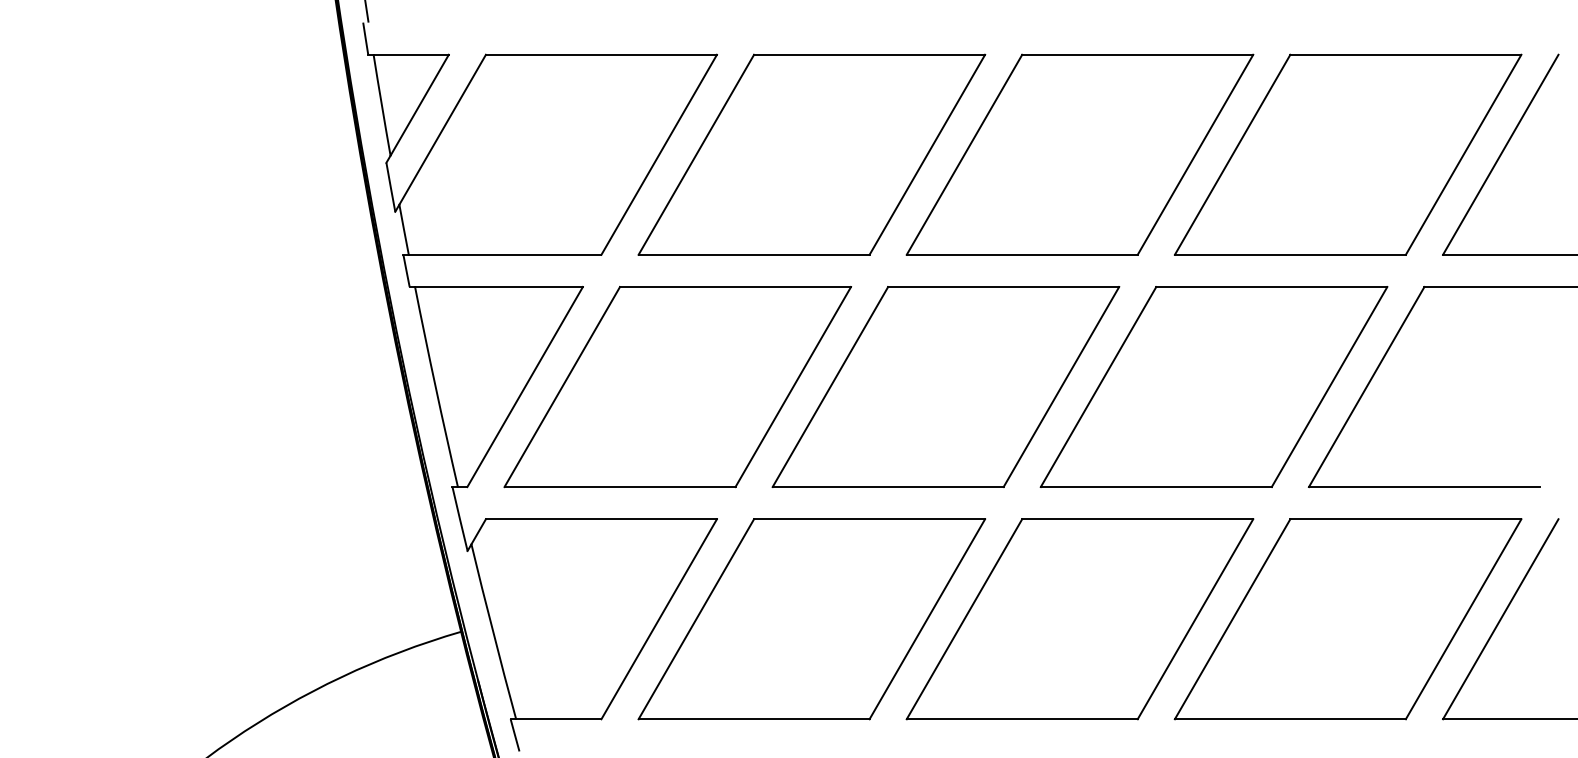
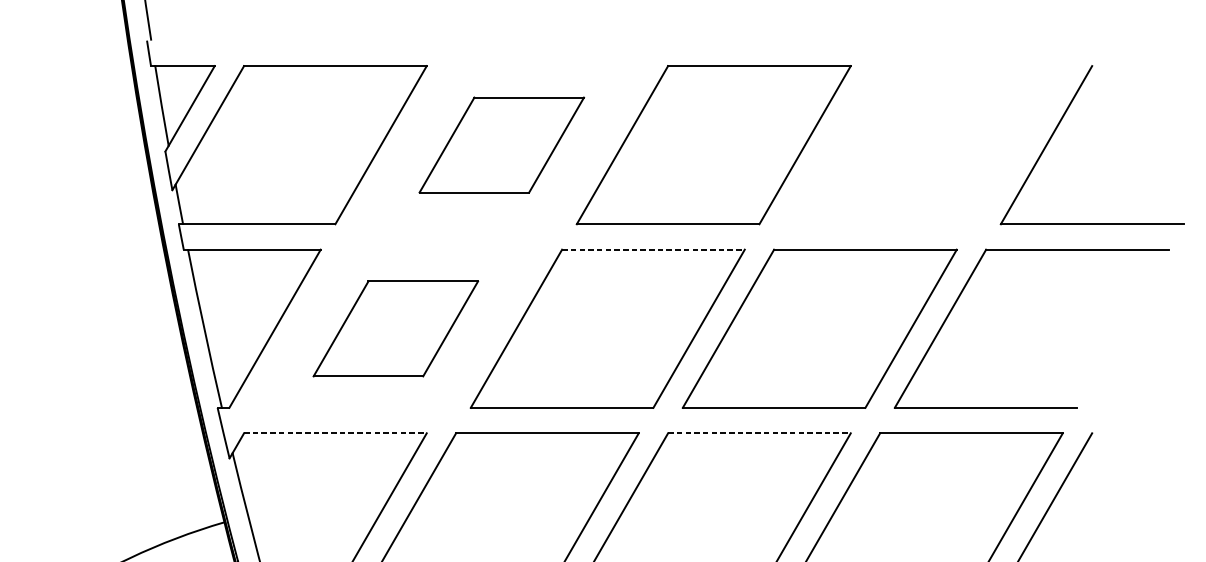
part: (811, 154) -> (501, 144), size x0.6
part: (1348, 154) -> (926, 144), removed
line: (1003, 287) -> (653, 250), solid -> dashed
part: (677, 387) -> (395, 329), size x0.6
line: (601, 519) -> (335, 433), solid -> dashed
line: (1137, 519) -> (759, 433), solid -> dashed

